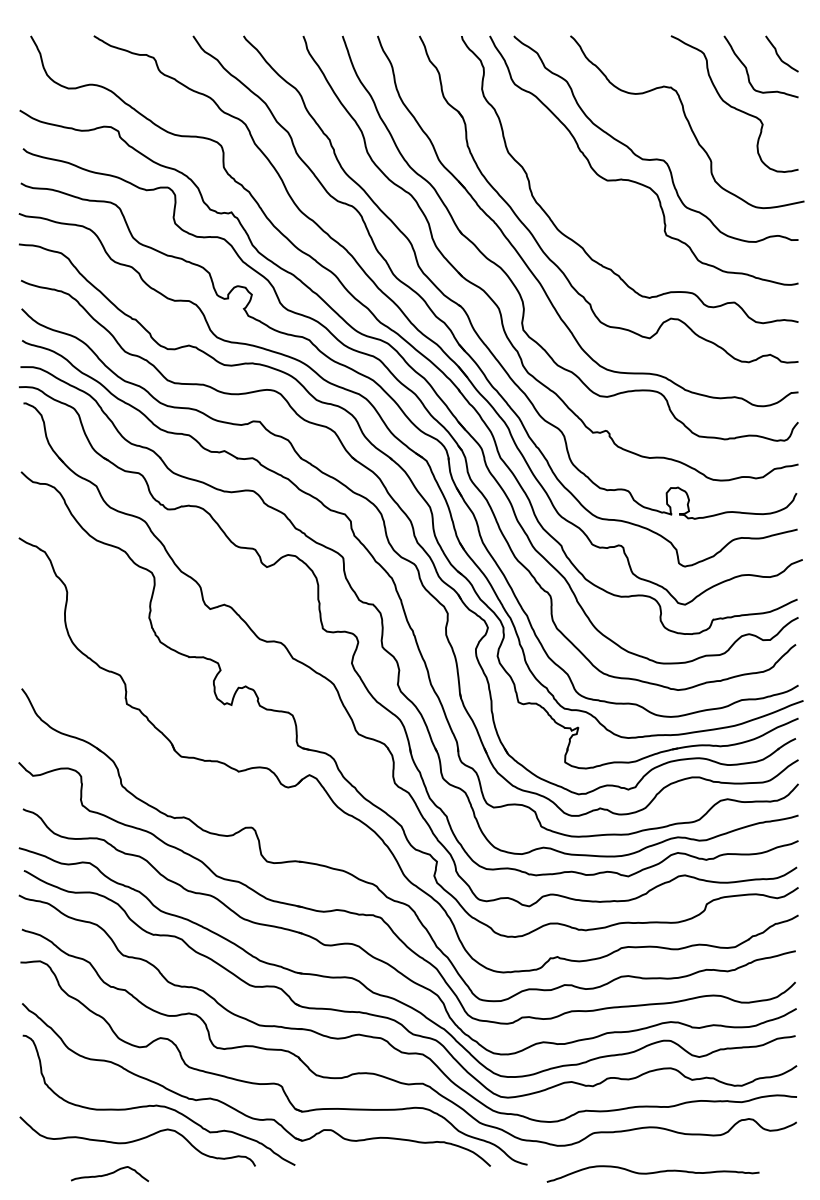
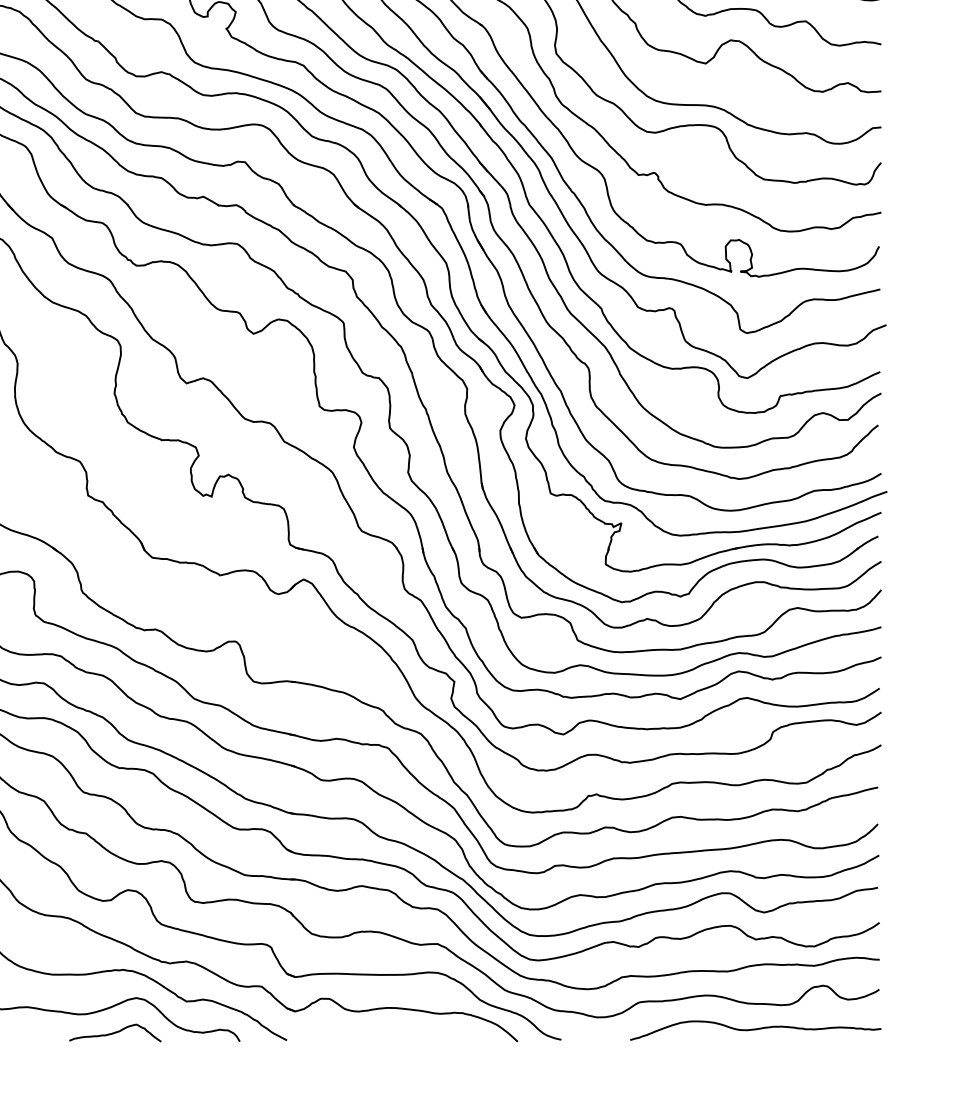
curve: (652, 1173) -> (755, 1029), moved
curve: (110, 1174) -> (116, 1033), moved

